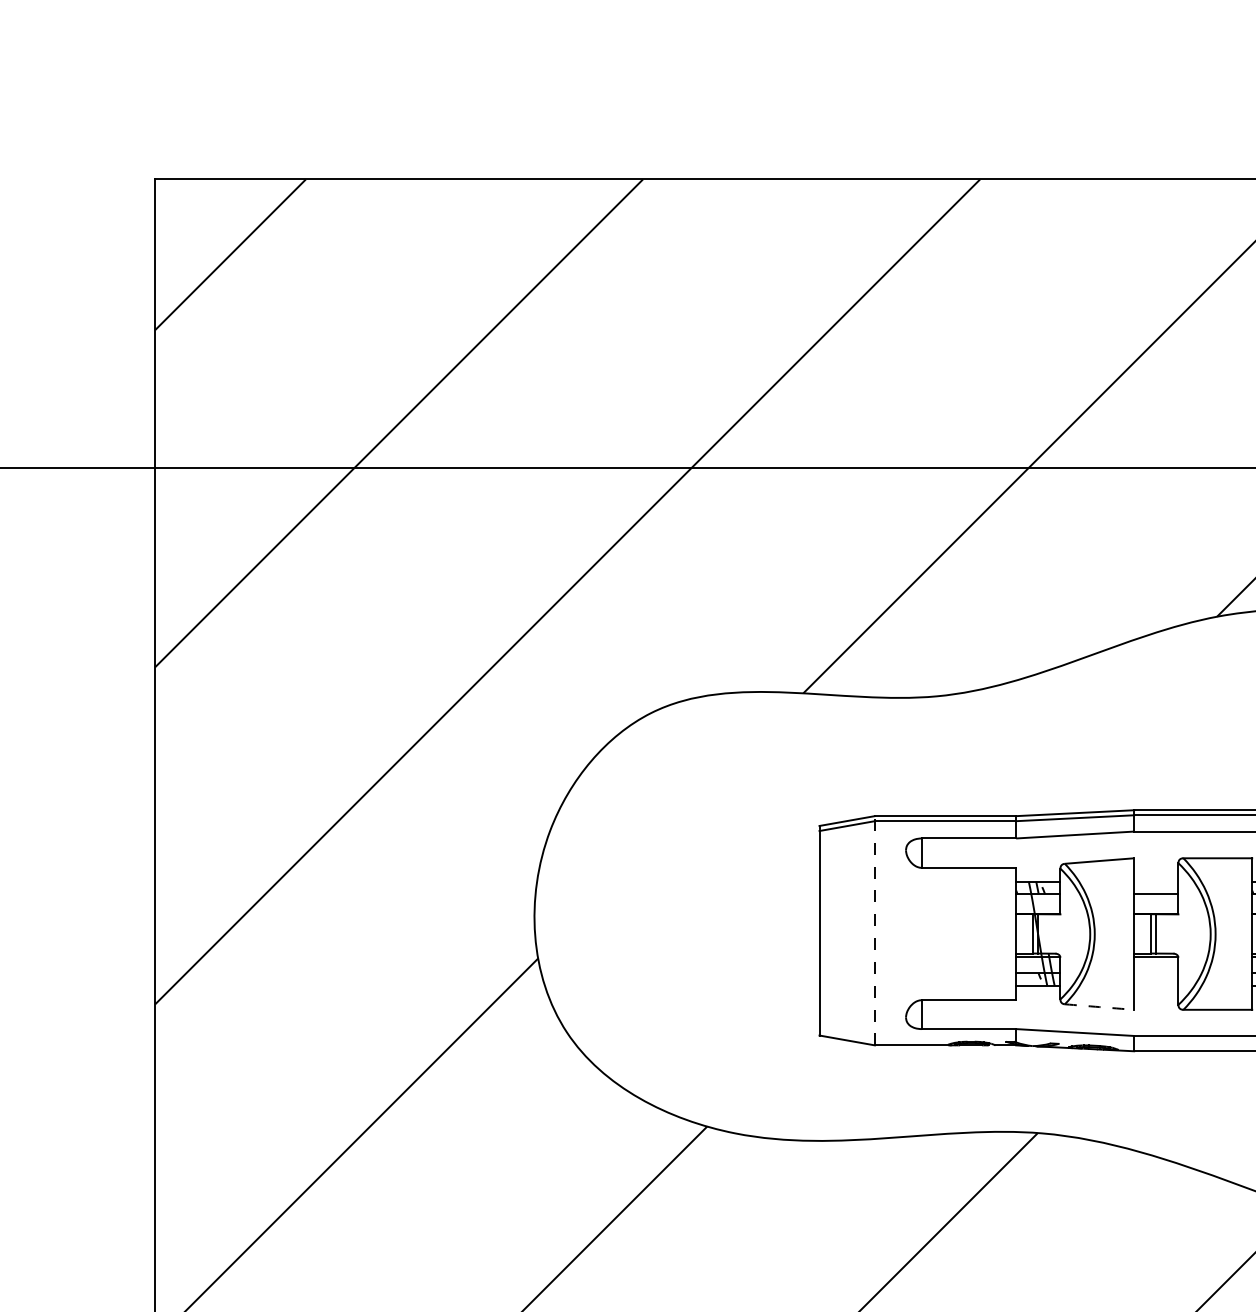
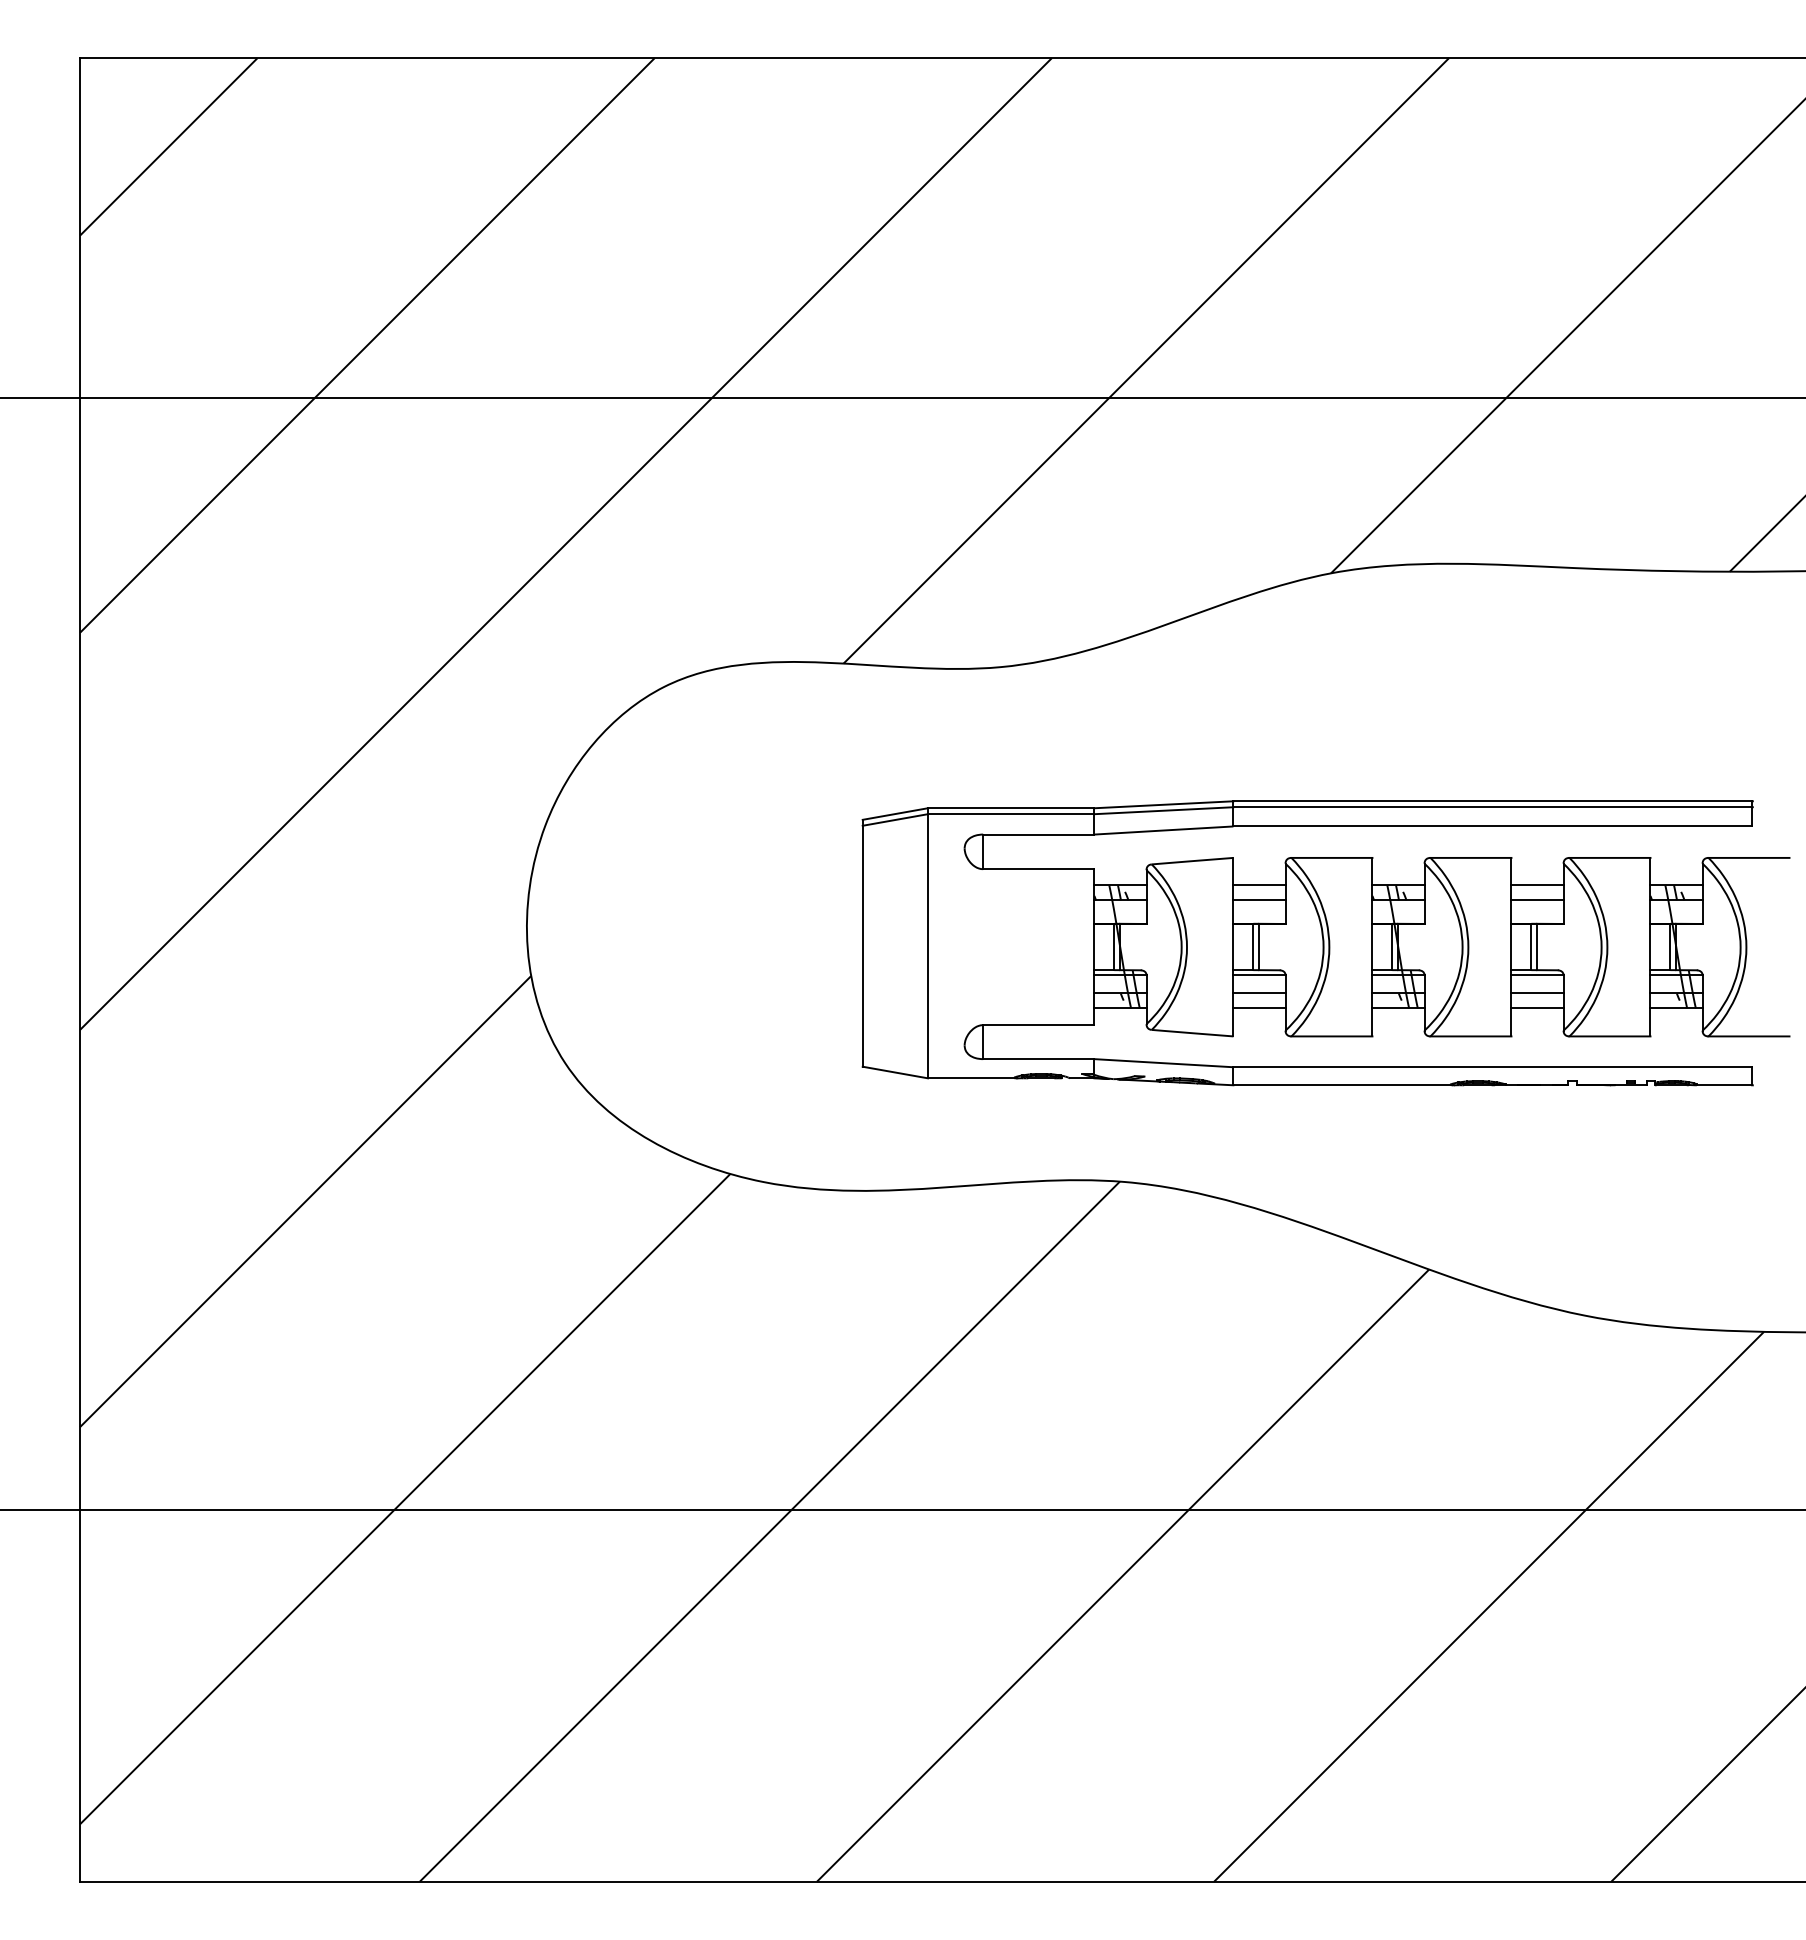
line: (1156, 881) -> (1259, 885), added
line: (874, 930) -> (927, 942), dashed -> solid
line: (1156, 973) -> (1259, 993), added
line: (1156, 986) -> (1259, 1008), added
arc: (1099, 1007) -> (1192, 1033), dashed -> solid

